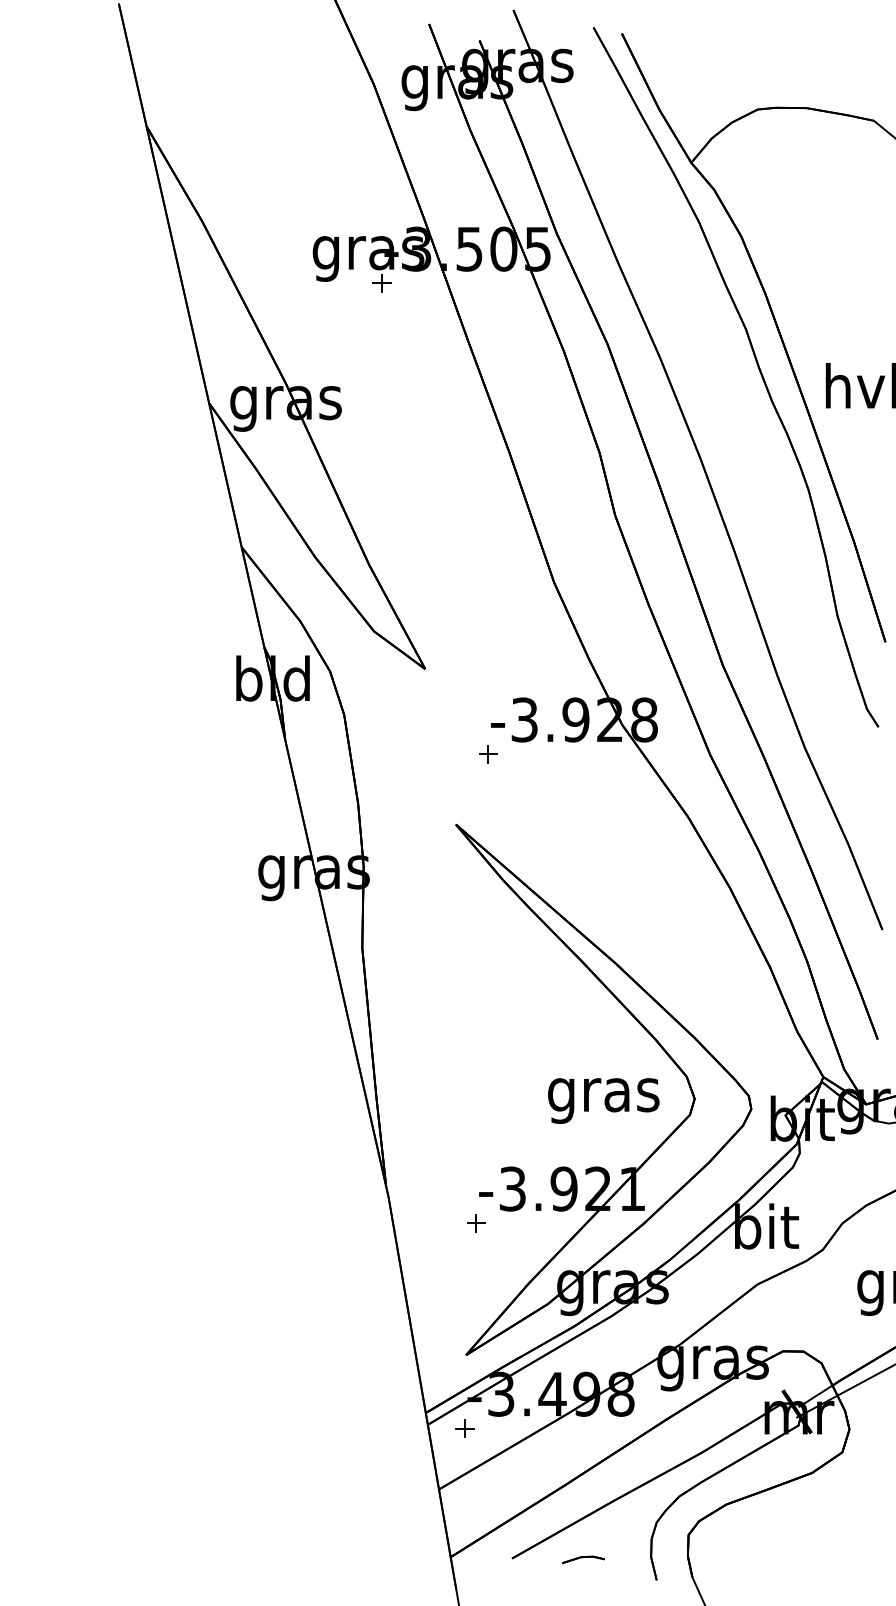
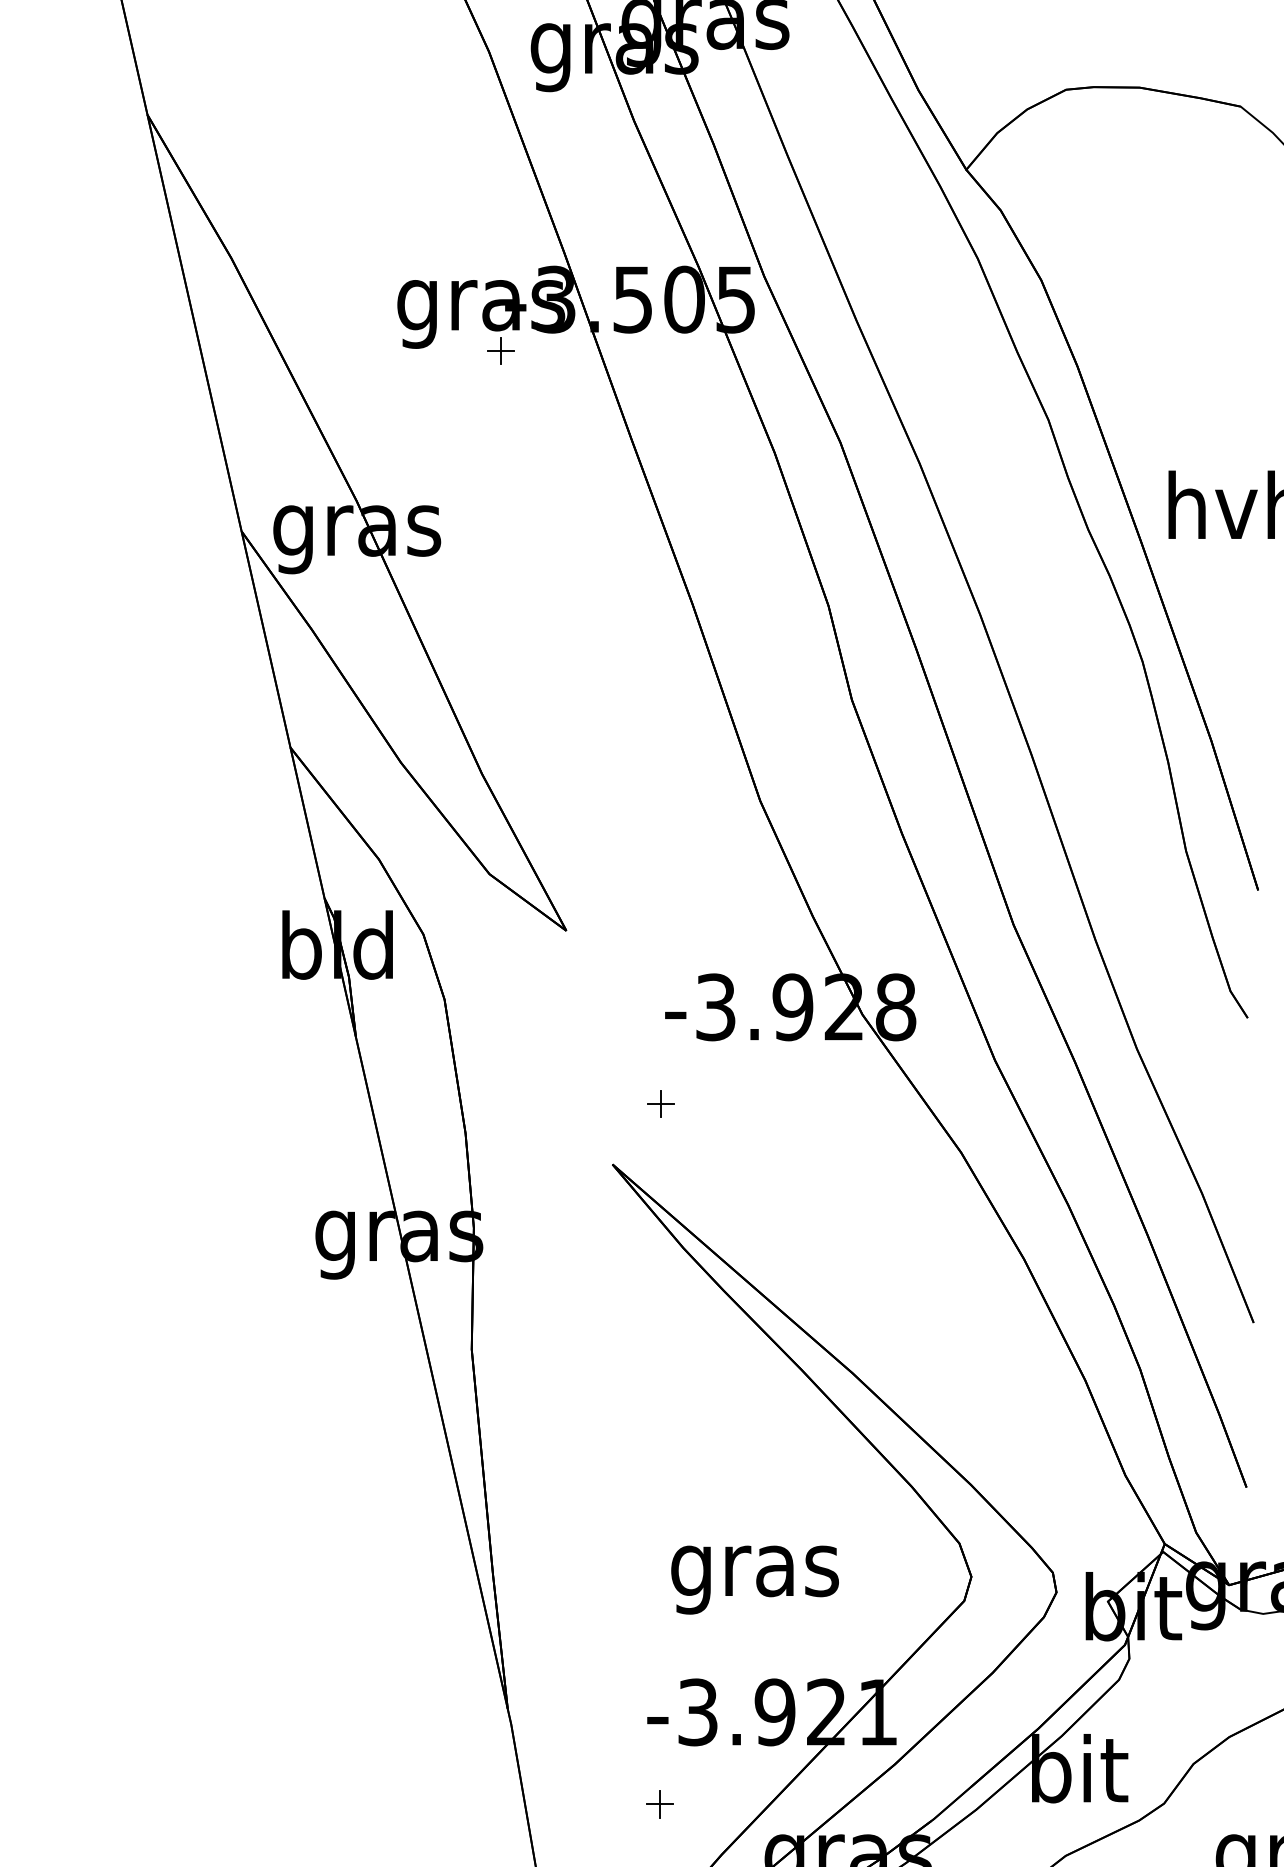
part: (488, 754) -> (661, 1104), moved
text: (603, 1100) -> (754, 1579), moved
part: (476, 1223) -> (659, 1804), moved

